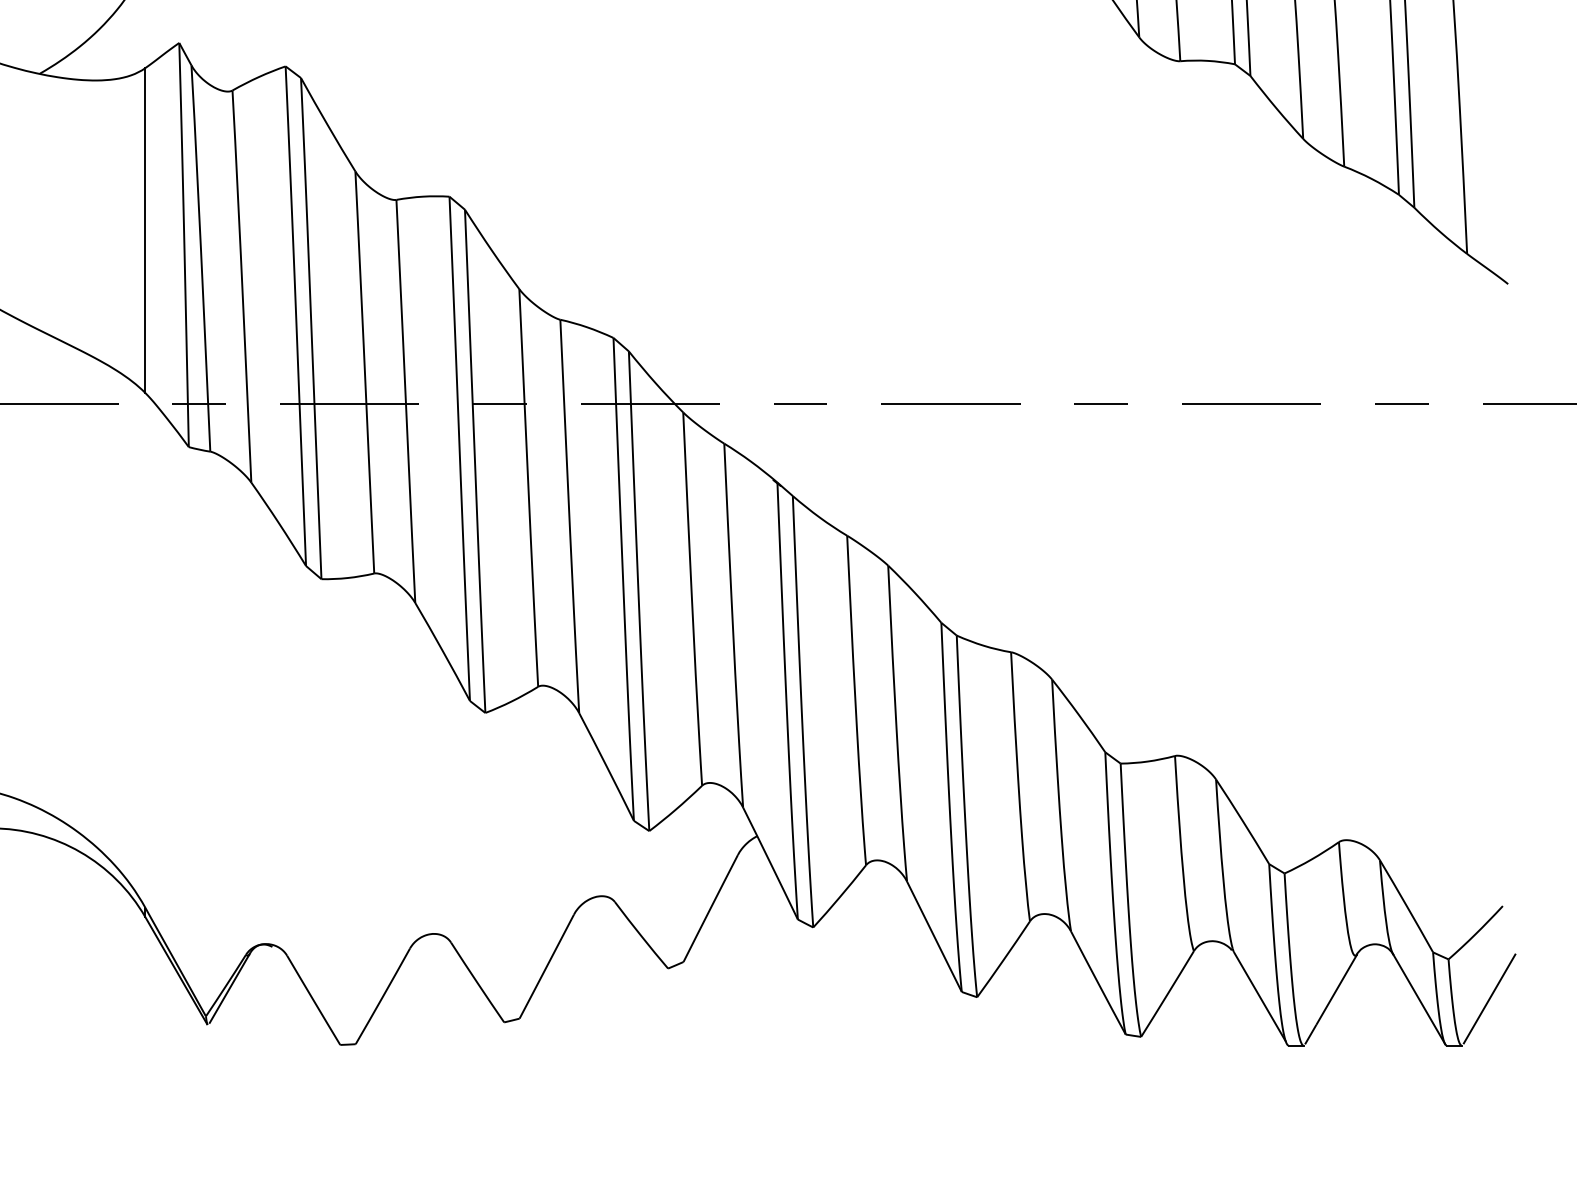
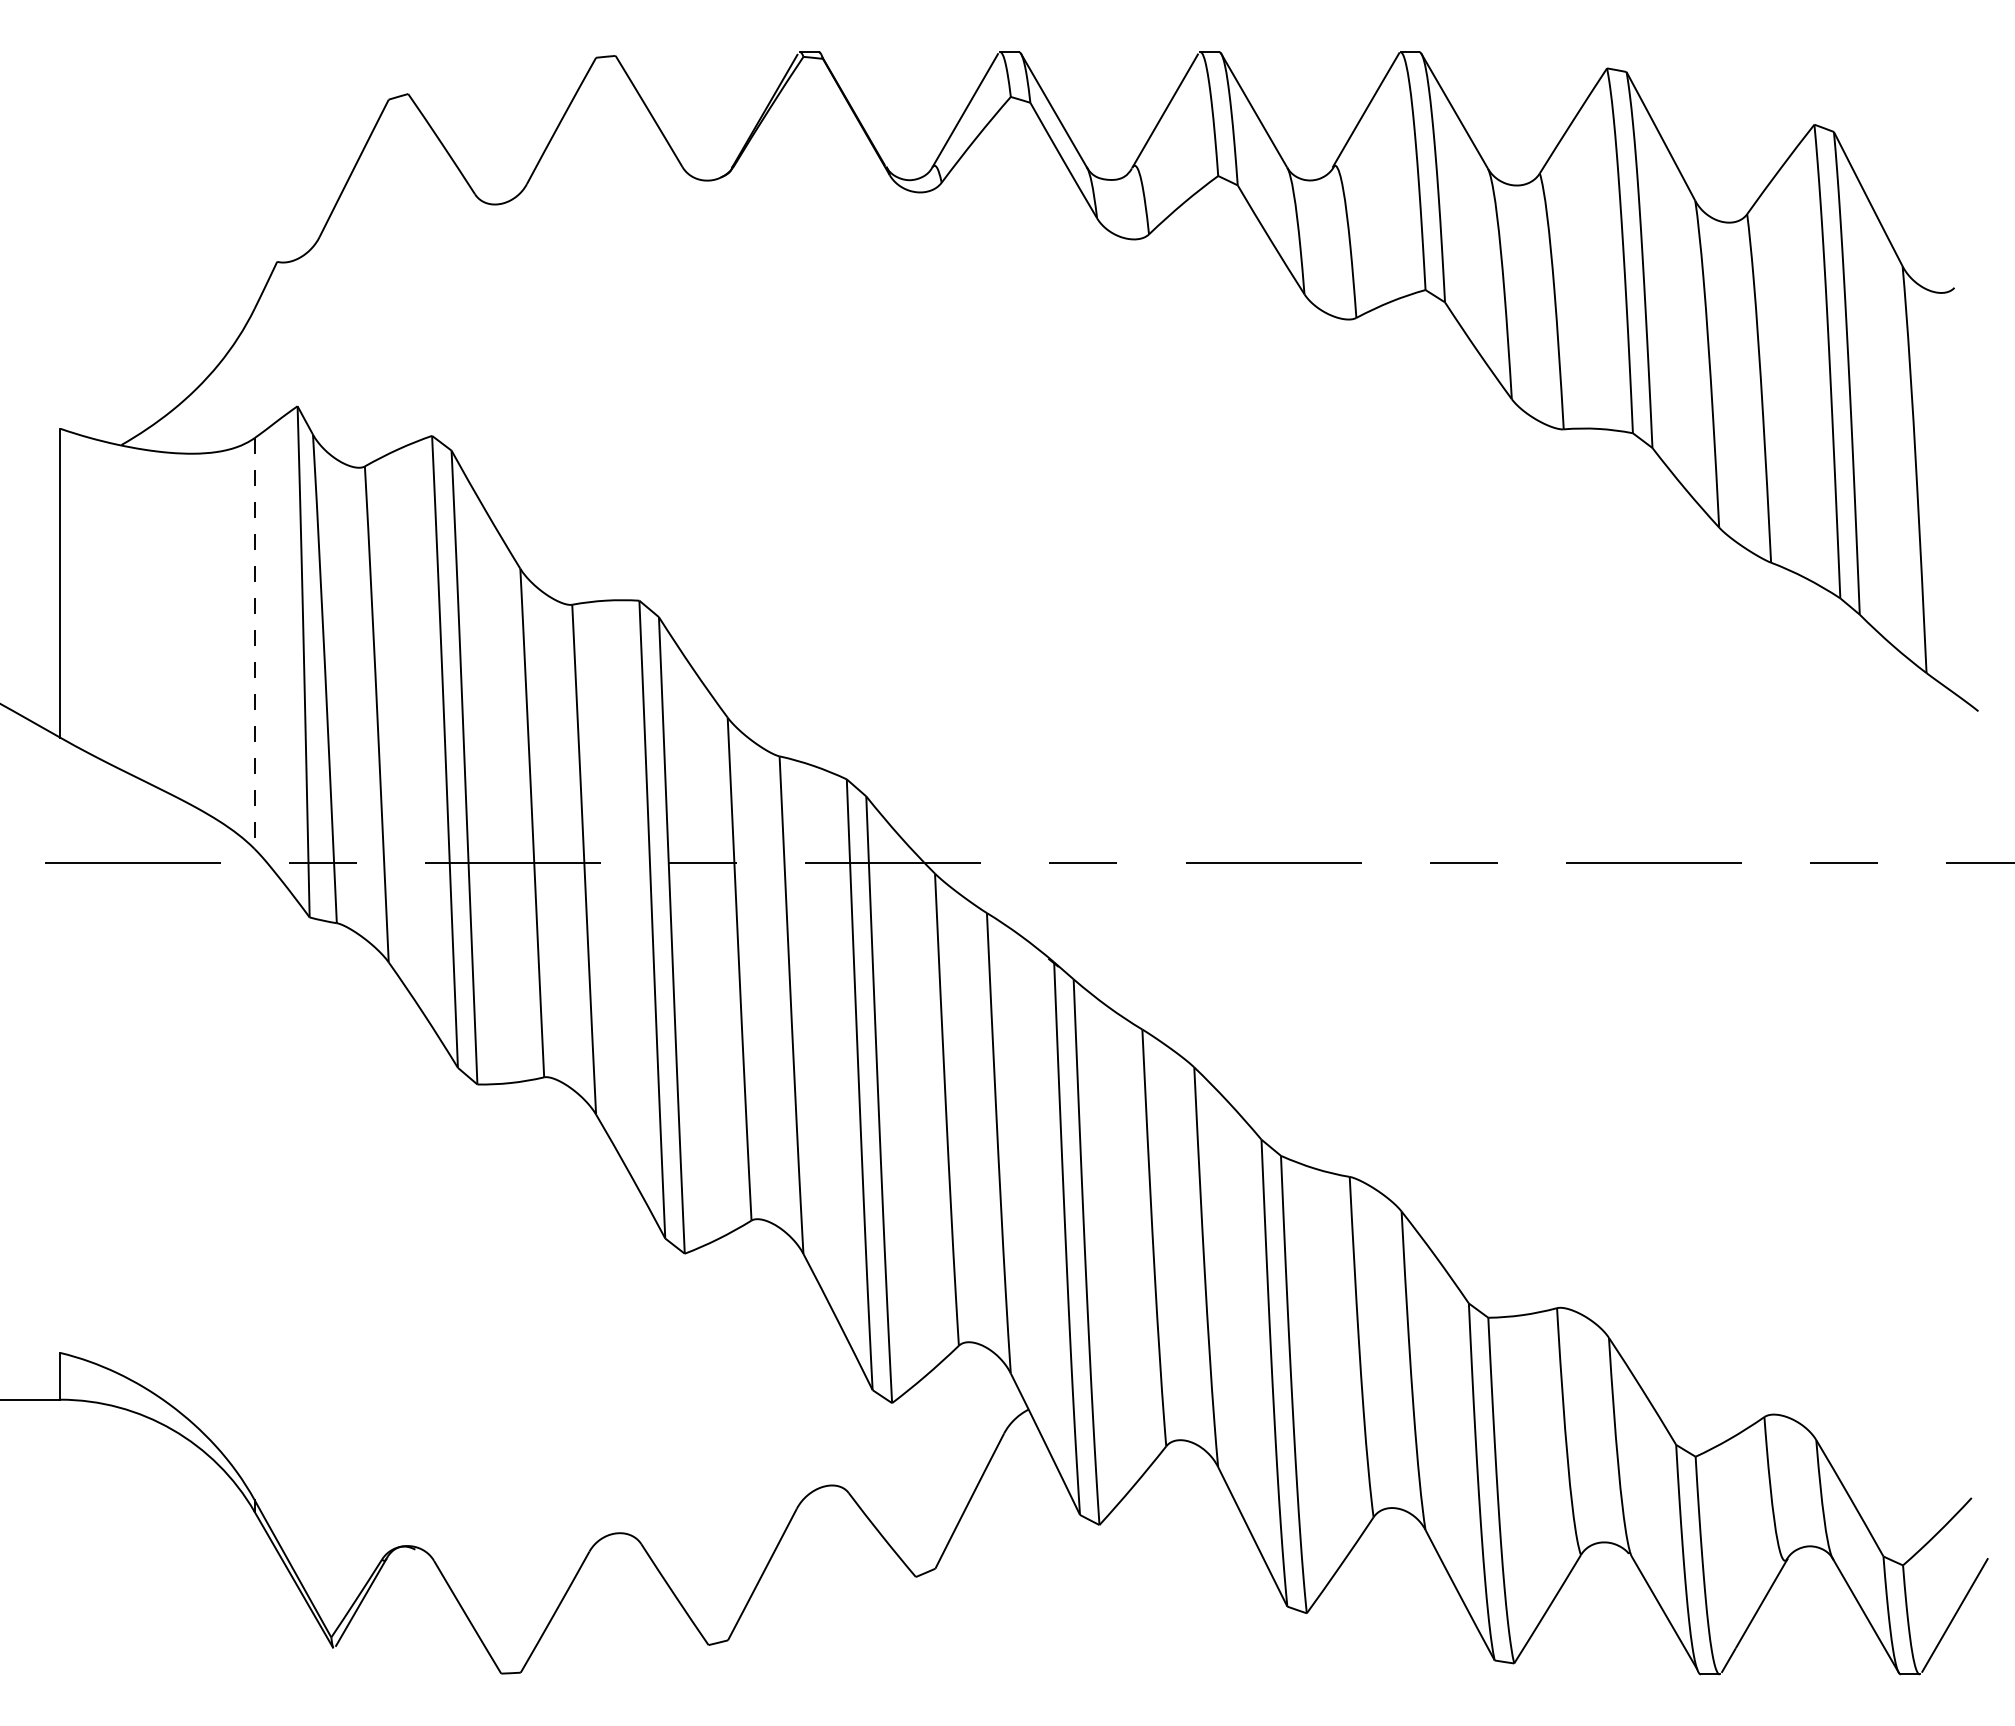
line: (145, 231) -> (254, 644), solid -> dashed

